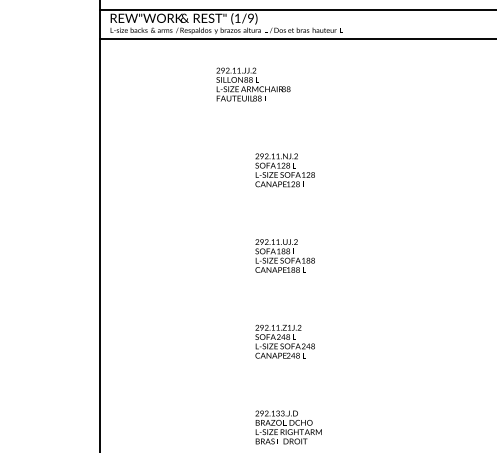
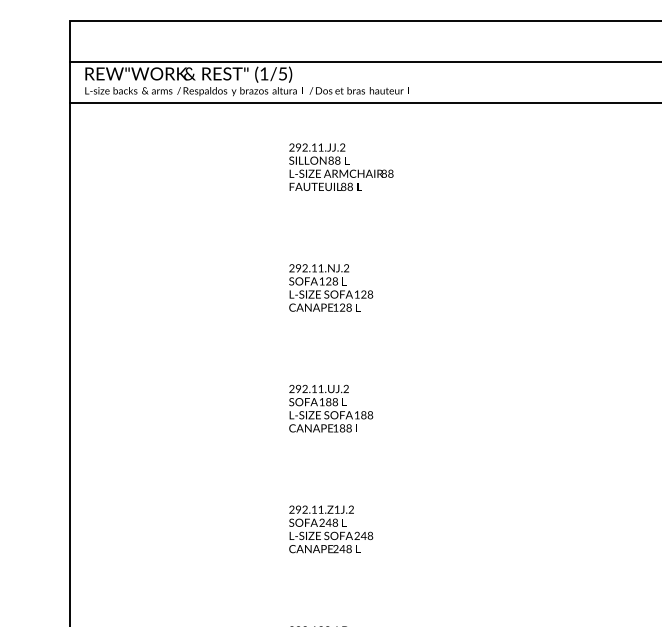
text: (250, 17) -> (282, 72), (1/9) -> (1/5)
text: (253, 84) -> (341, 167), moved

